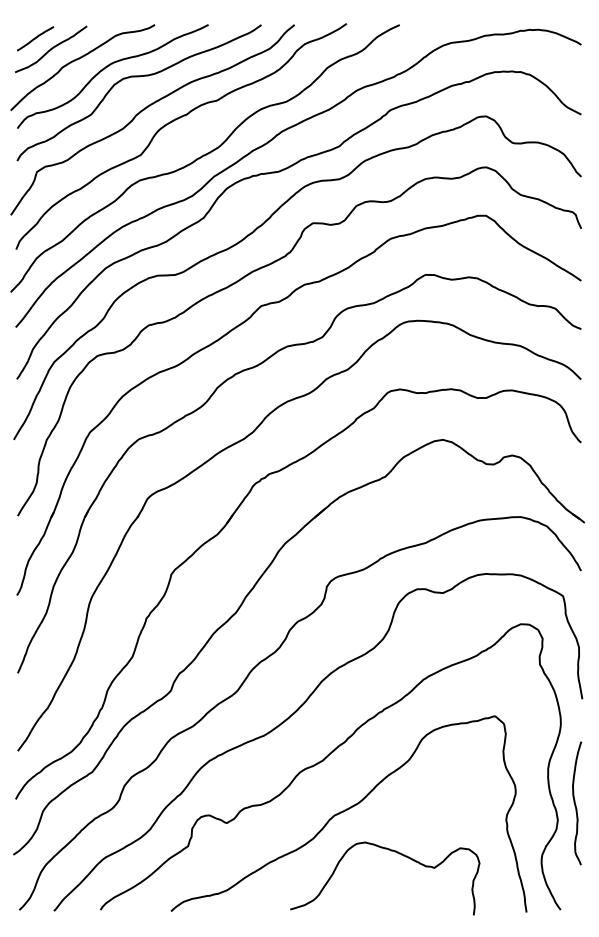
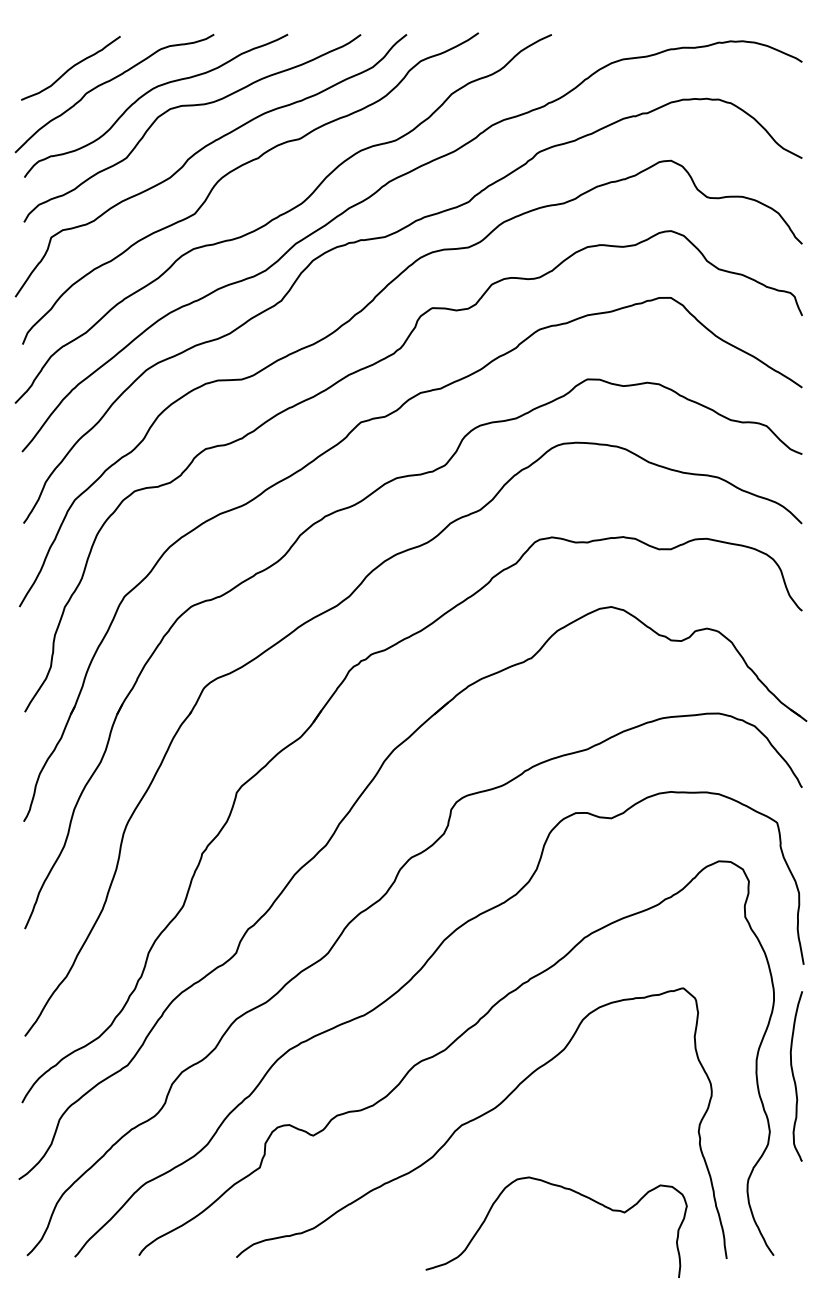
curve: (34, 38) -> (48, 53), removed
curve: (575, 803) -> (794, 1076), moved
curve: (390, 851) -> (564, 1189), moved

